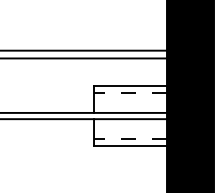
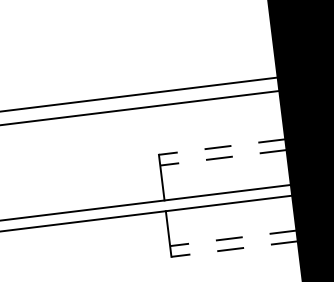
line: (130, 86) -> (221, 147), solid -> dashed
line: (130, 145) -> (234, 248), solid -> dashed

